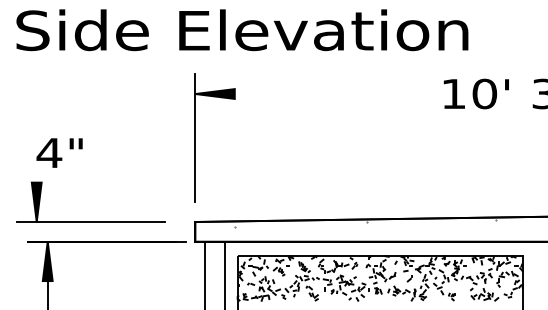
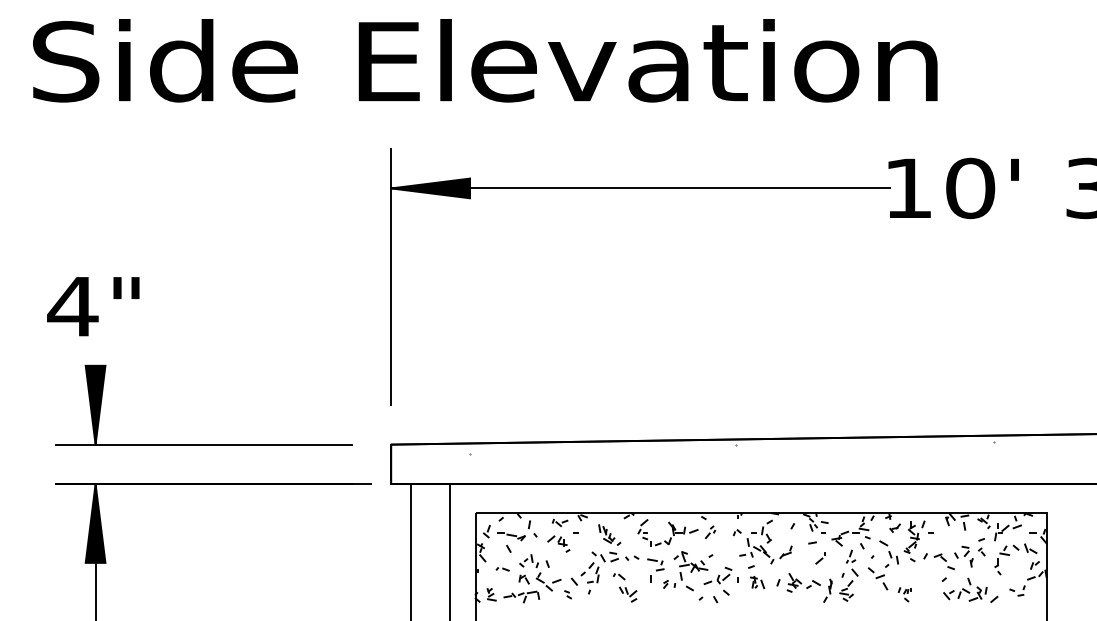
line: (319, 94) -> (639, 189), added
text: (59, 152) -> (93, 305), moved
part: (90, 221) -> (203, 443), moved

